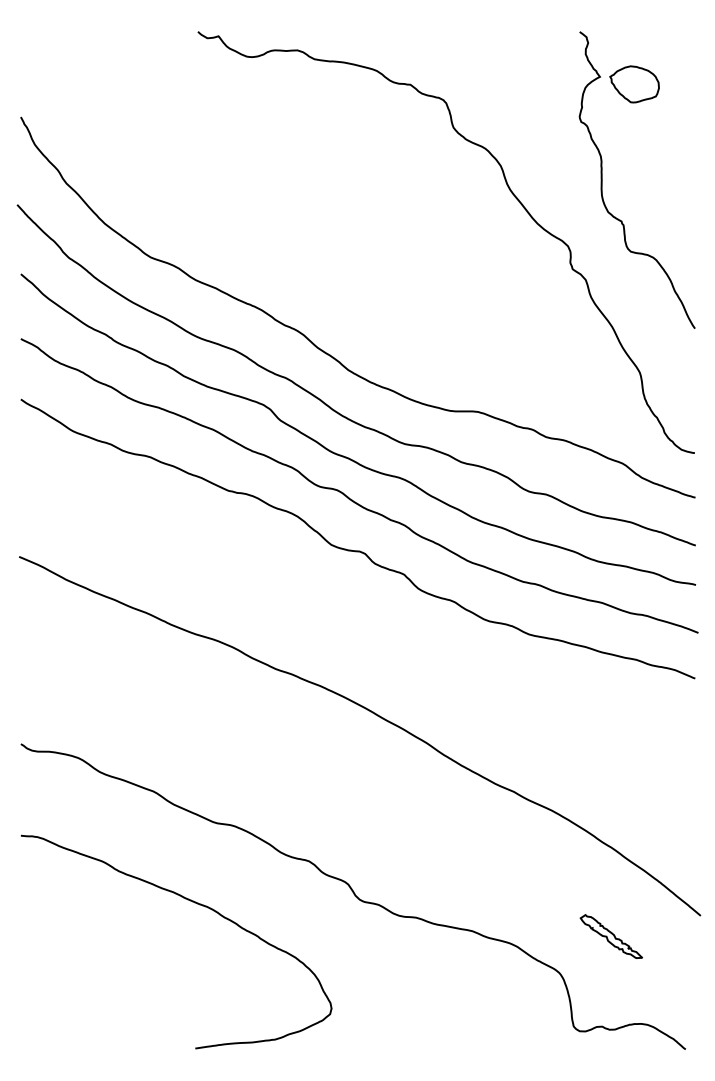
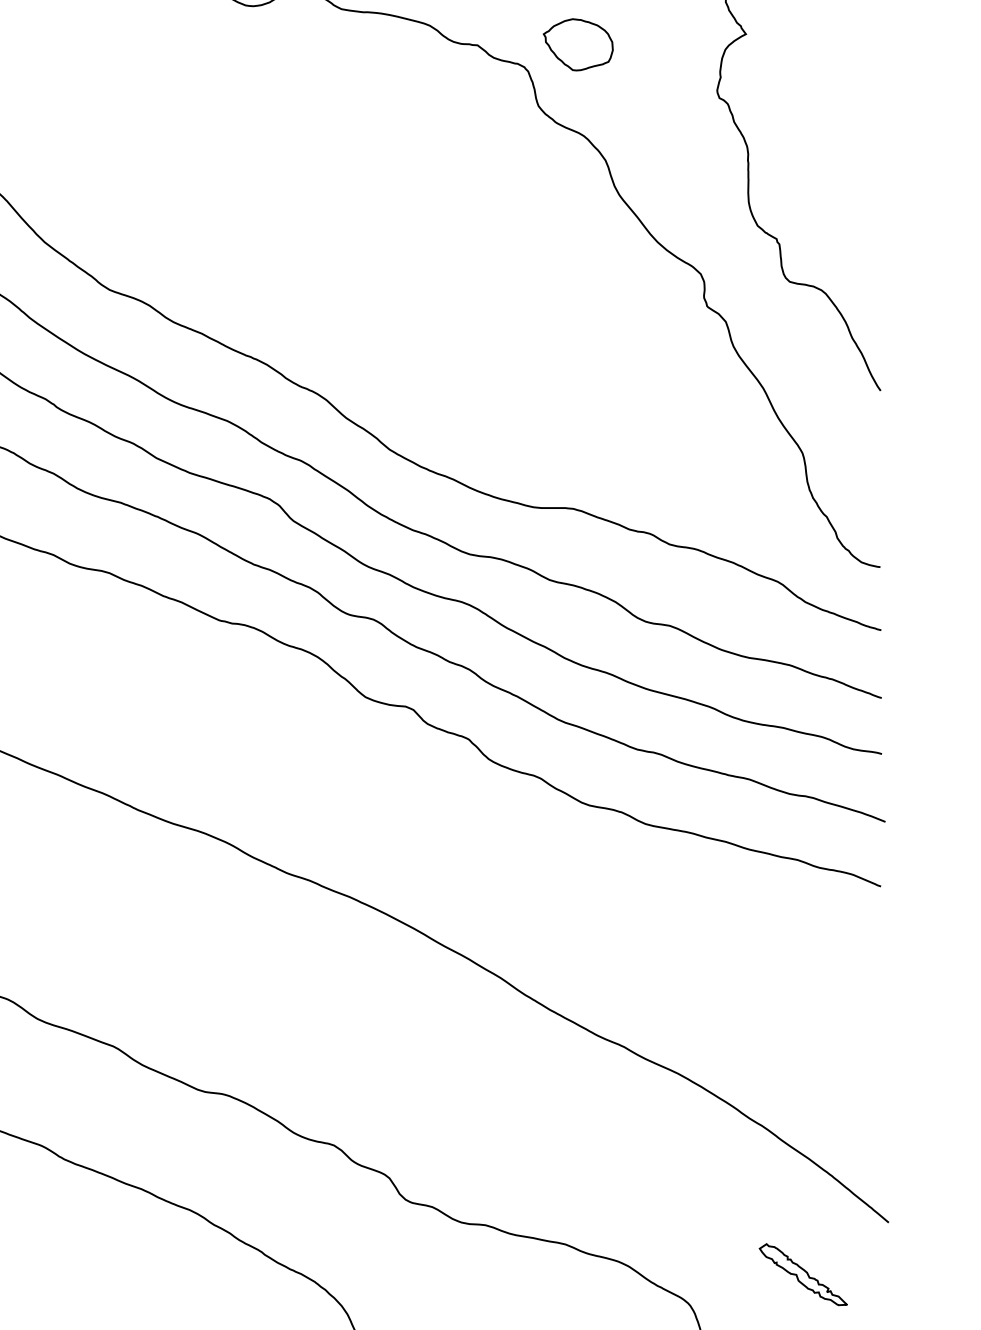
part: (634, 84) -> (578, 44), moved
part: (610, 936) -> (801, 1274), moved

